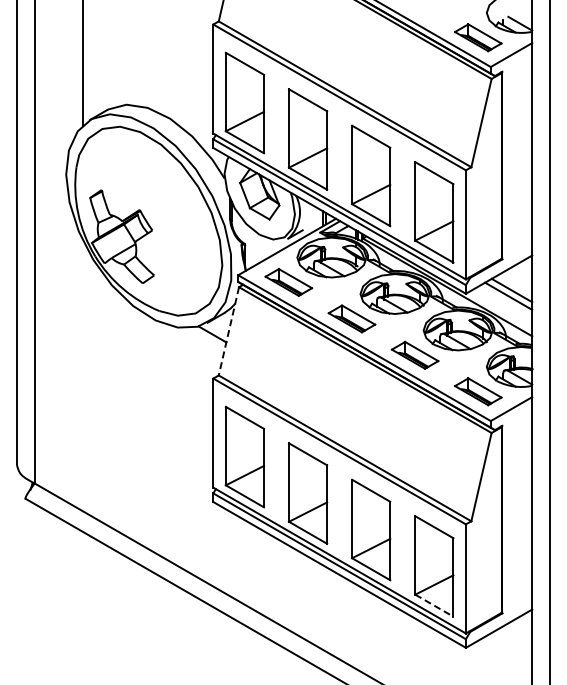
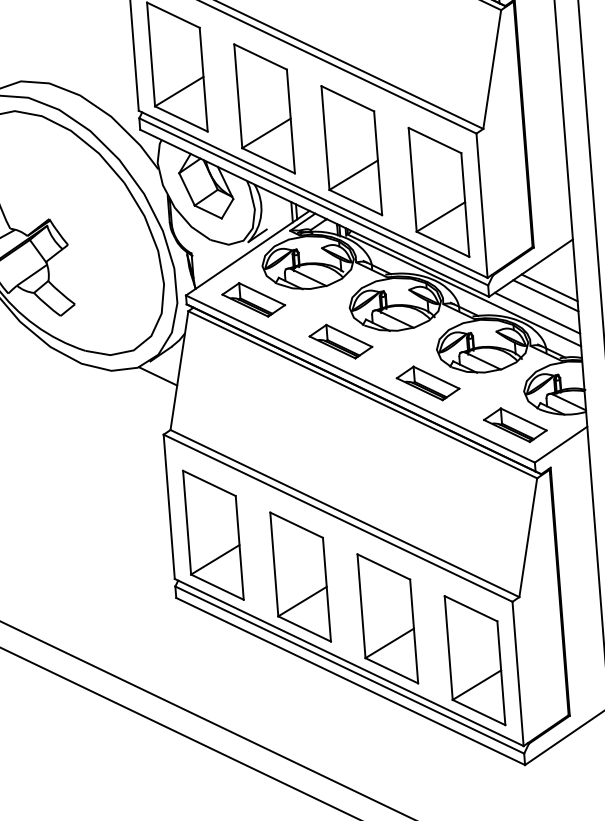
line: (501, 308) -> (537, 312), added
line: (228, 331) -> (178, 370), dashed -> solid
line: (434, 605) -> (479, 712), dashed -> solid

